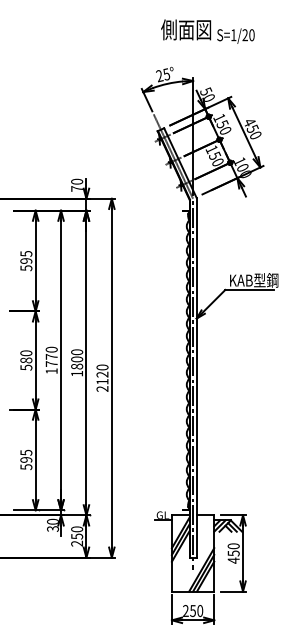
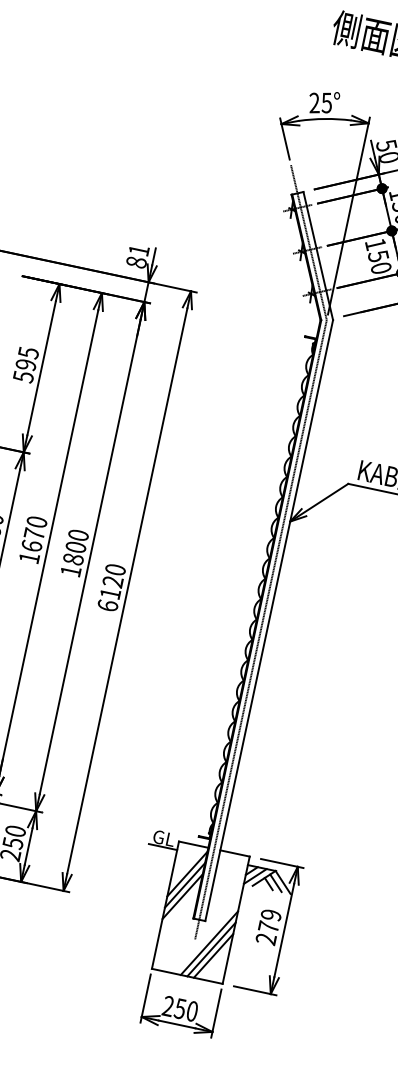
text: (77, 184) -> (138, 255), 70 -> 81
text: (51, 363) -> (31, 545), 1770 -> 1670
text: (102, 388) -> (108, 604), 2120 -> 6120
text: (233, 553) -> (268, 927), 450 -> 279

